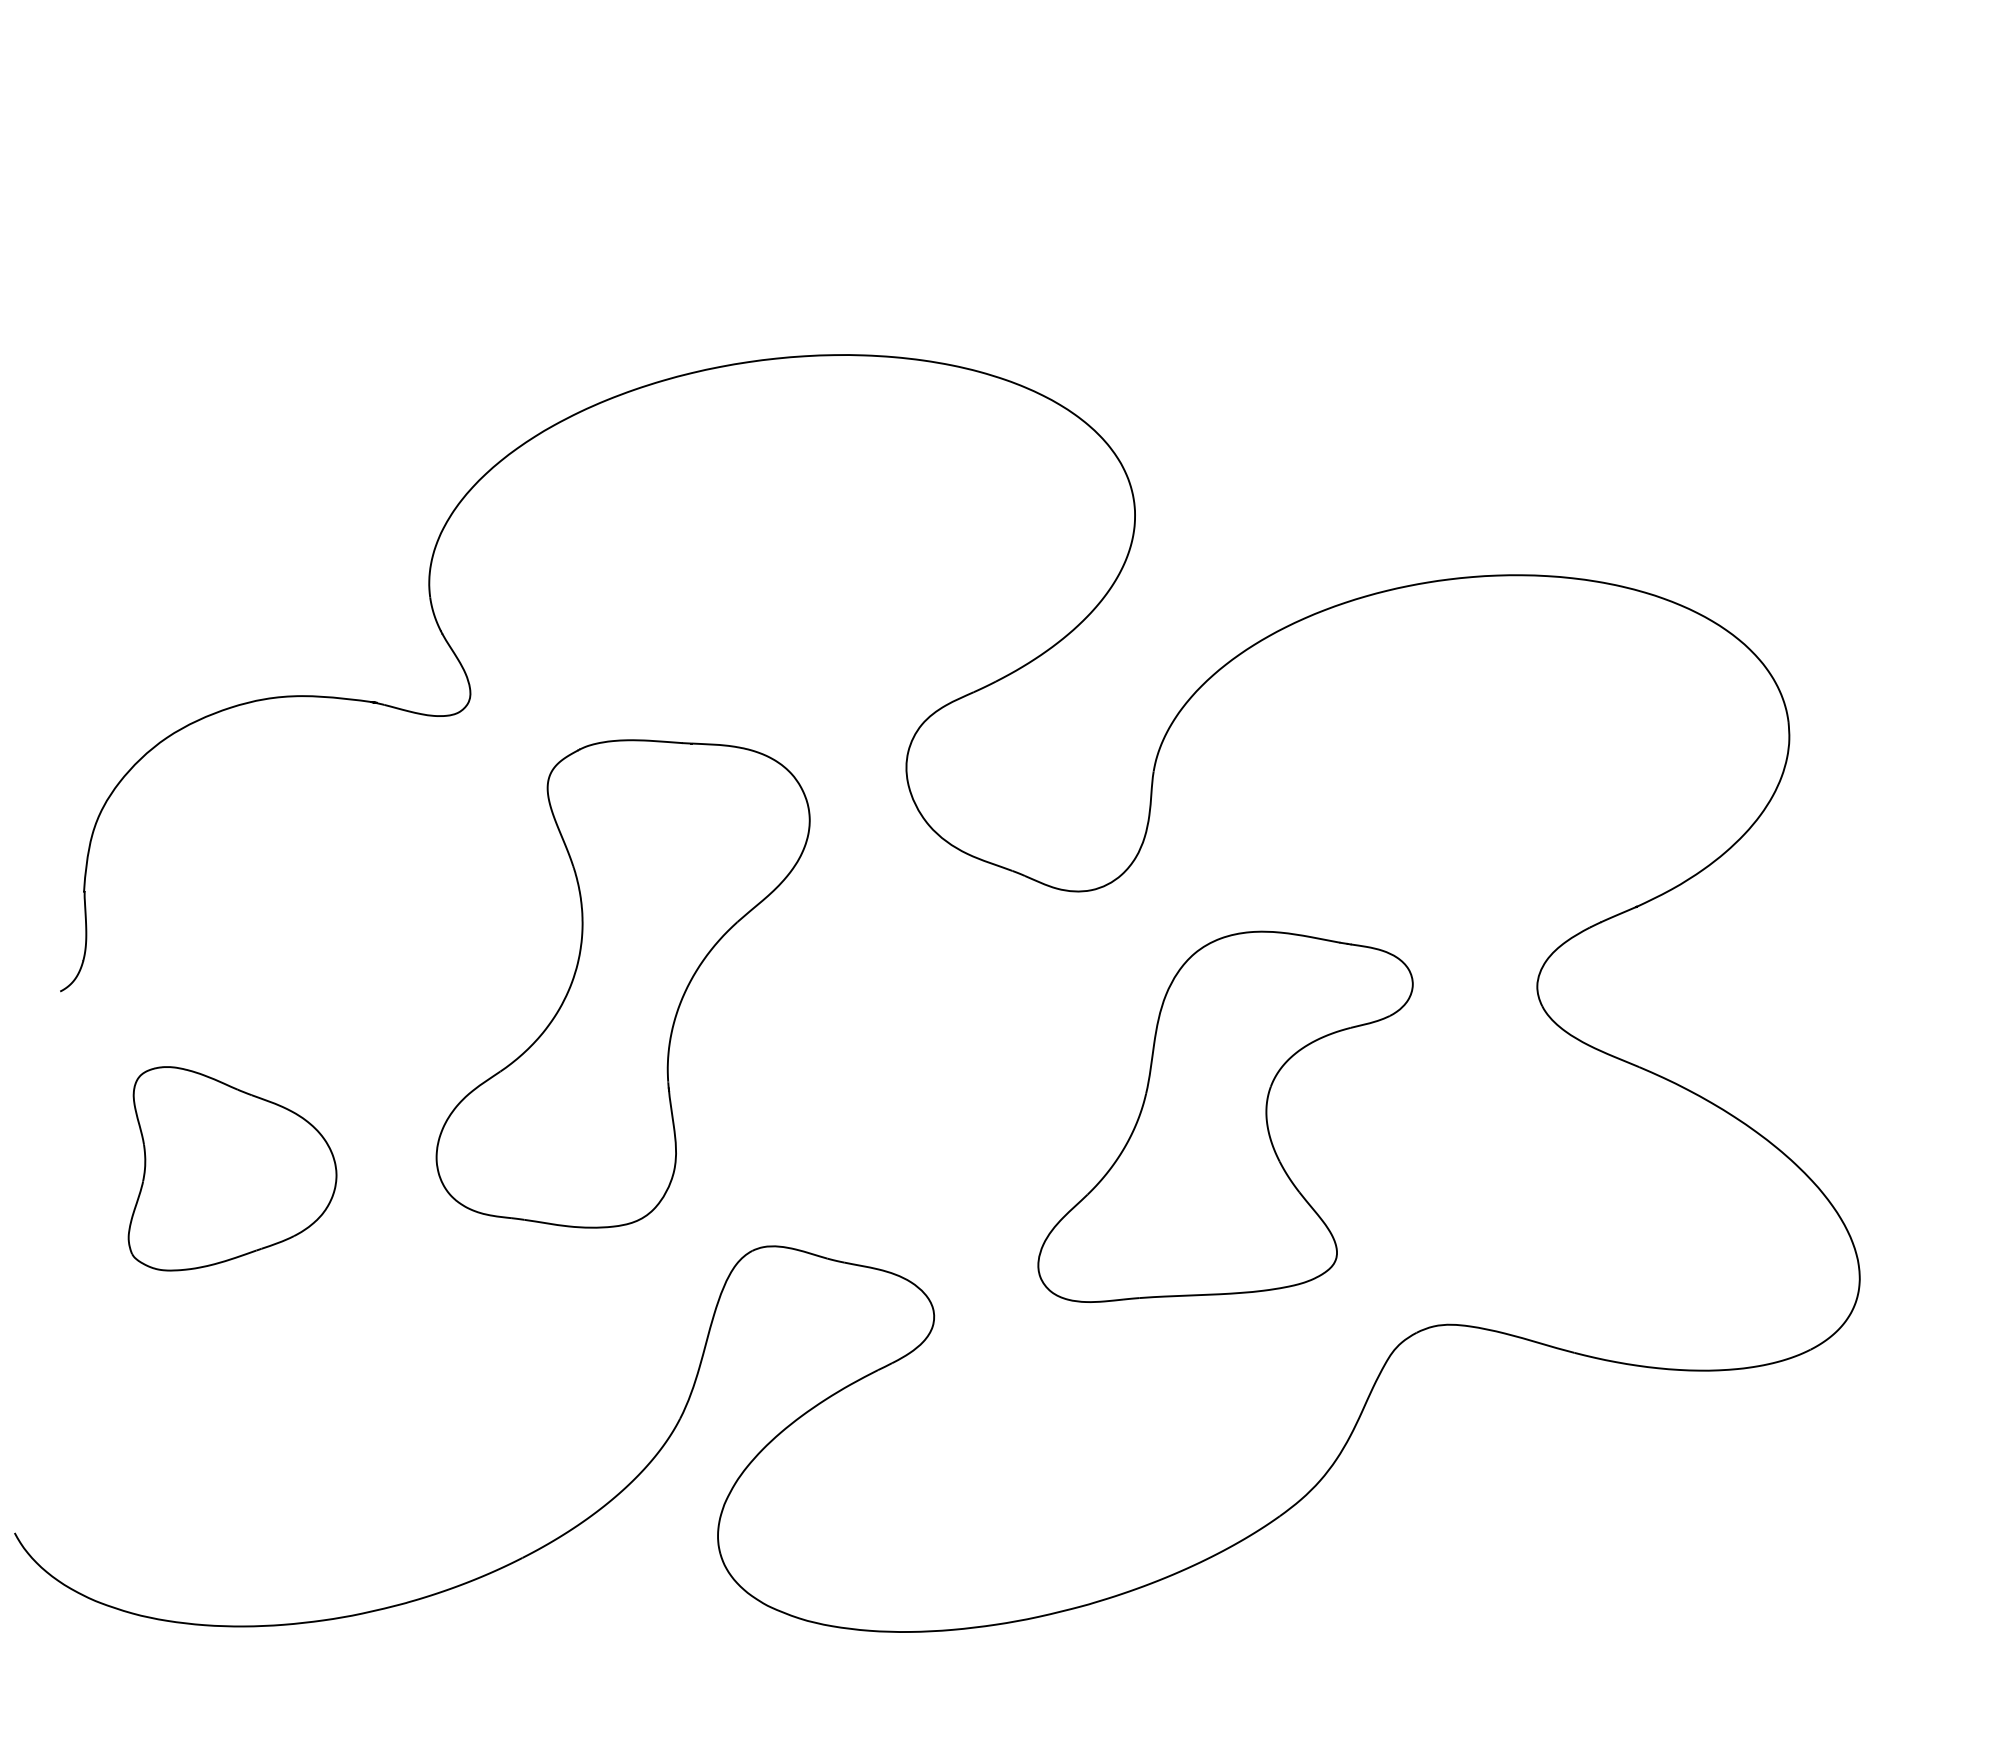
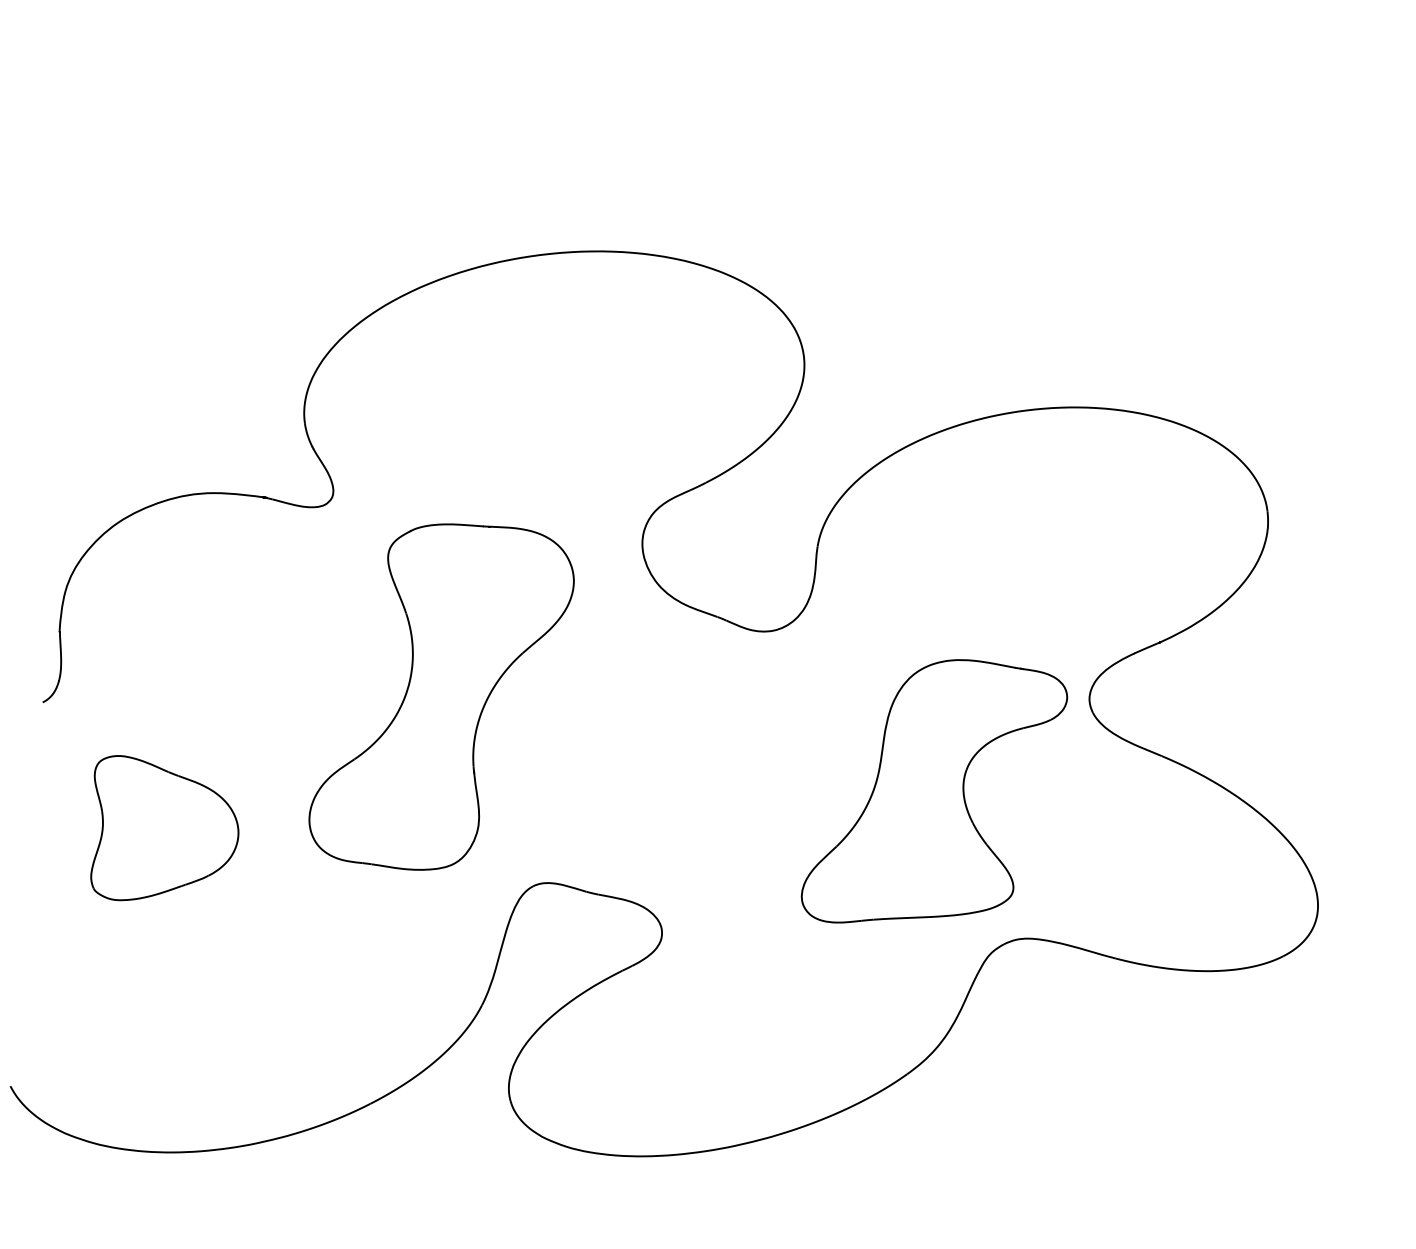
part: (1225, 1116) -> (934, 791), moved

